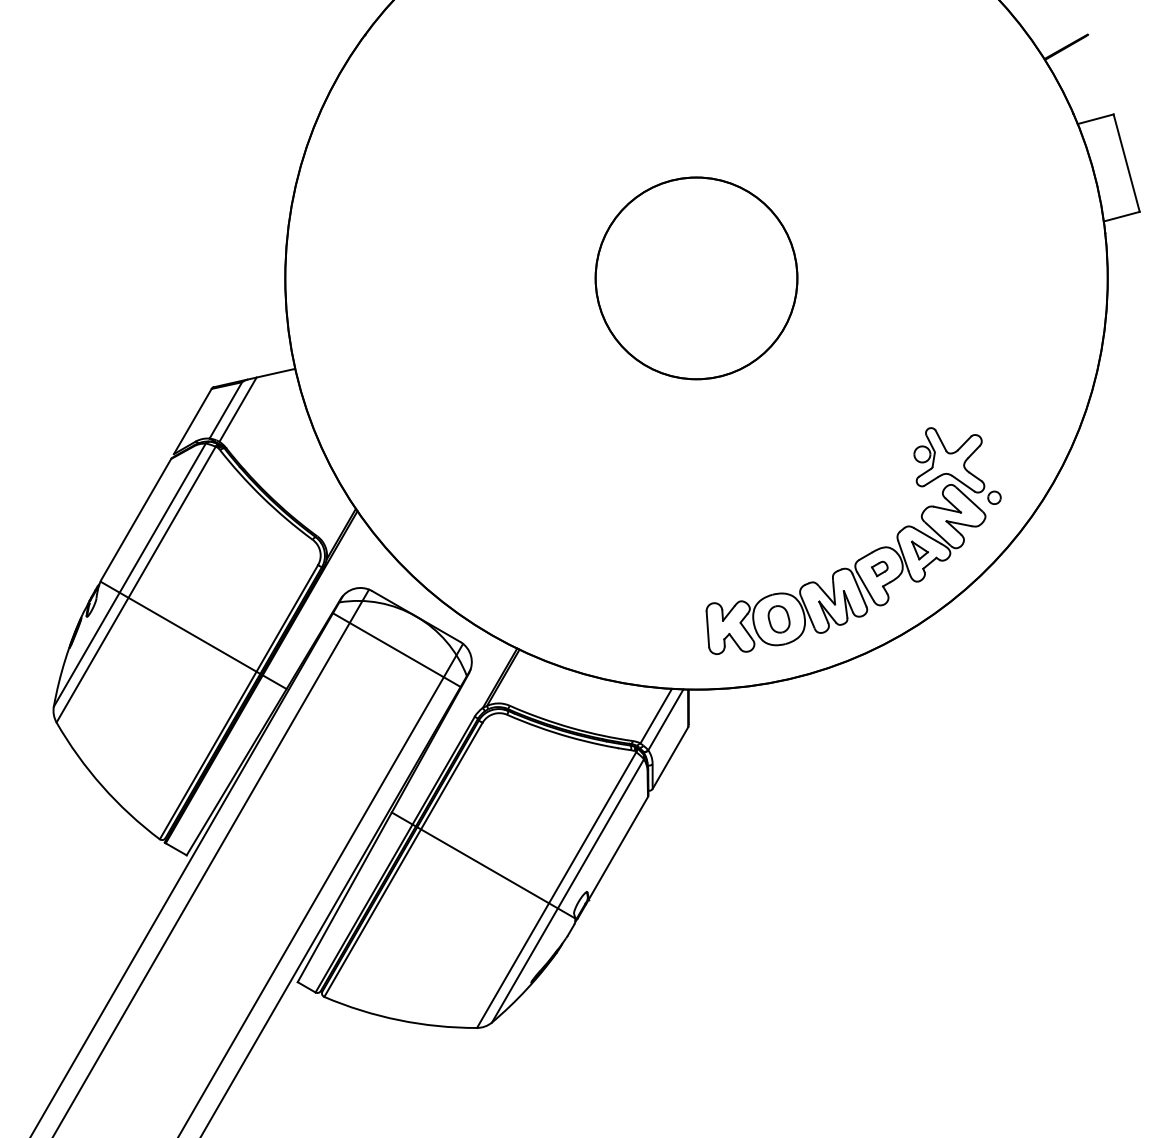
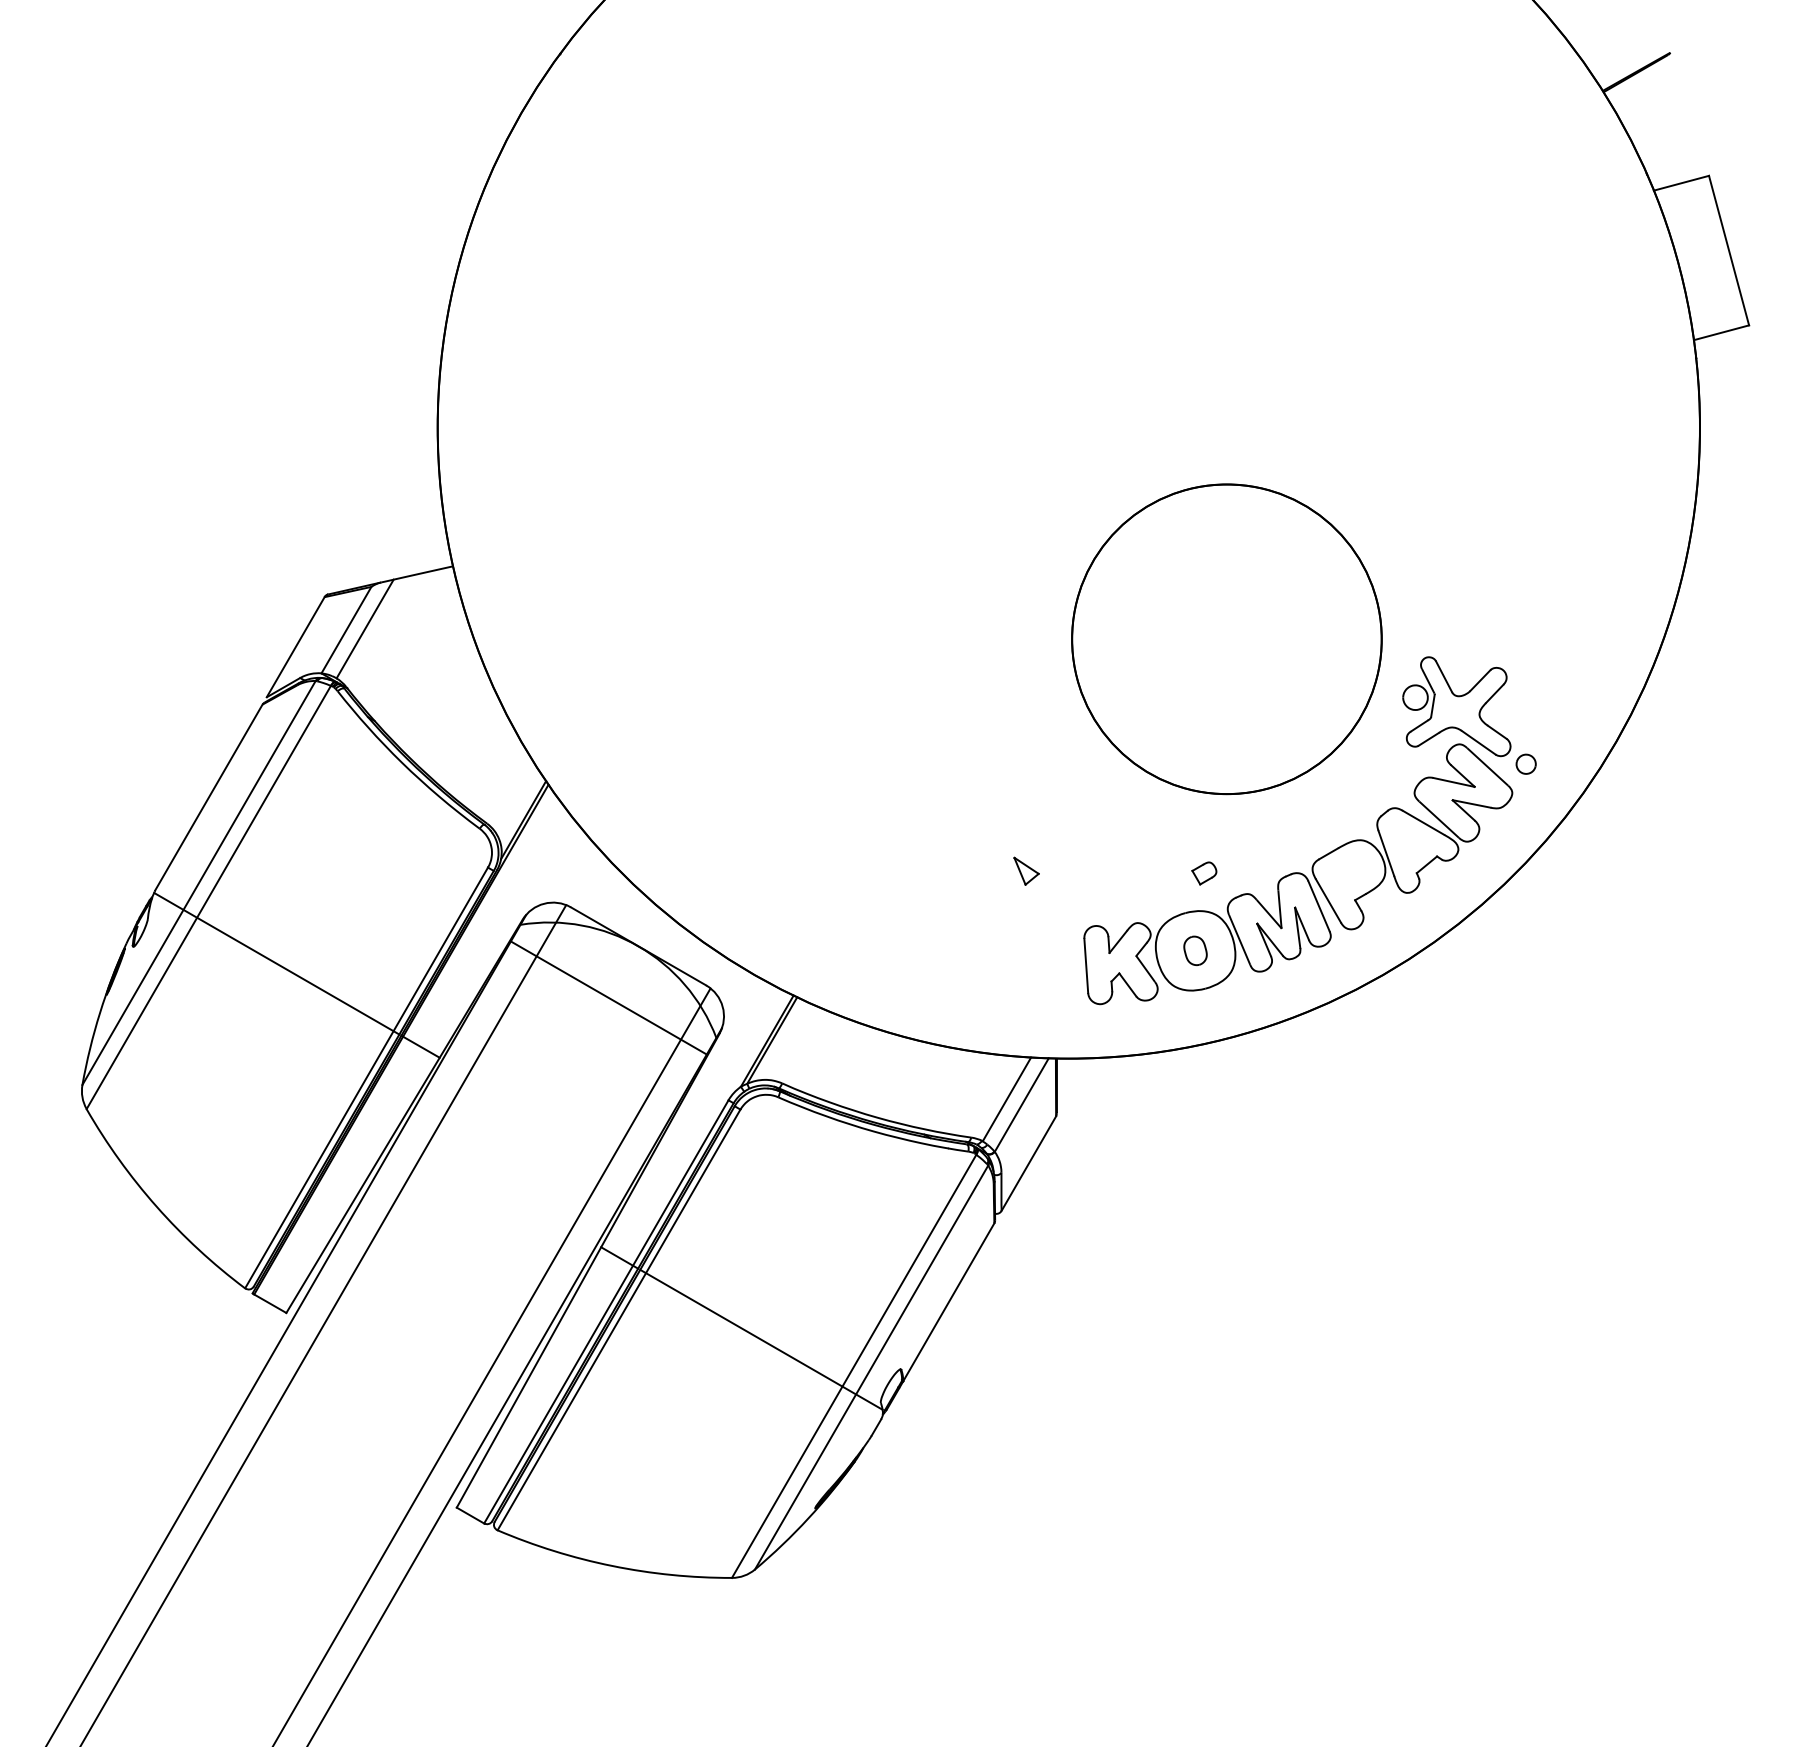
part: (696, 278) -> (1226, 639), moved
part: (919, 550) -> (1025, 871), moved
part: (879, 568) -> (1203, 872), moved
part: (778, 619) -> (1194, 951), size x0.7

